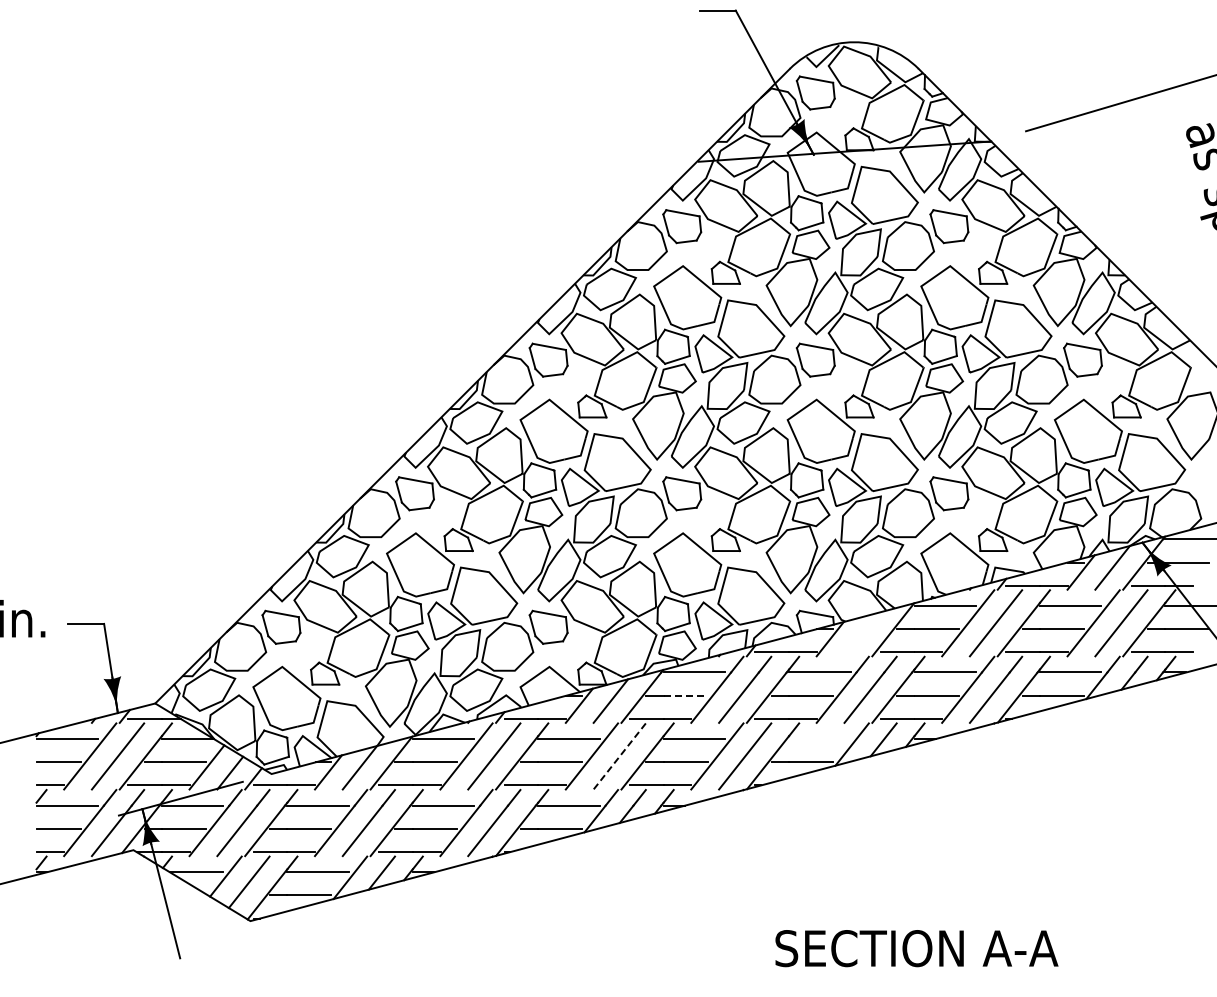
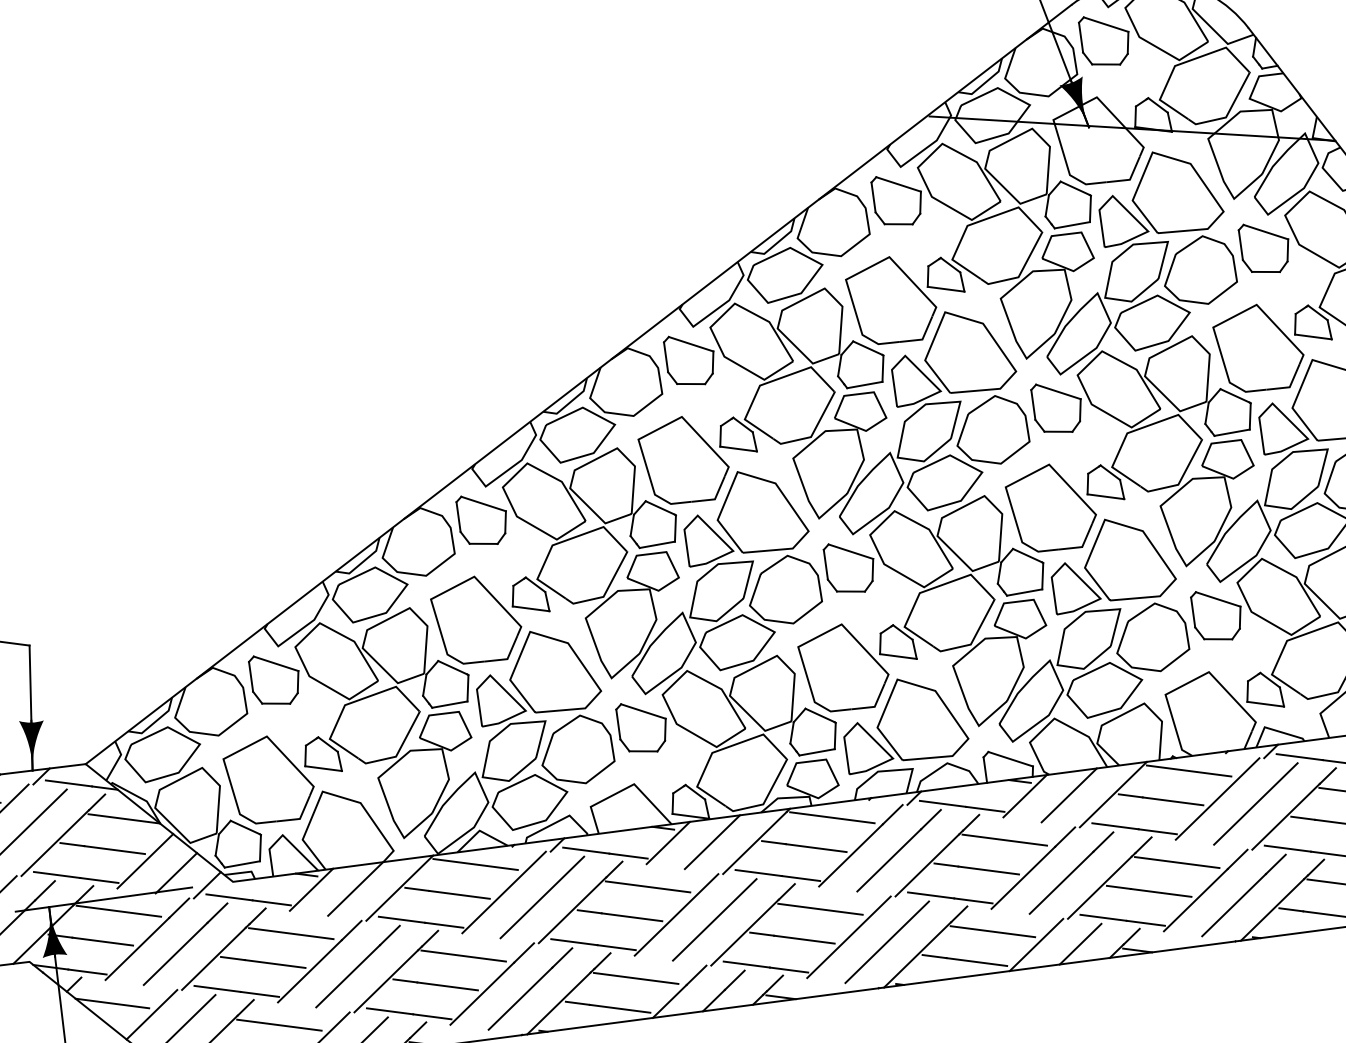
line: (861, 634) -> (1068, 795), added
line: (686, 695) -> (817, 847), dashed -> solid
line: (819, 739) -> (992, 932), added
line: (619, 756) -> (714, 919), dashed -> solid

